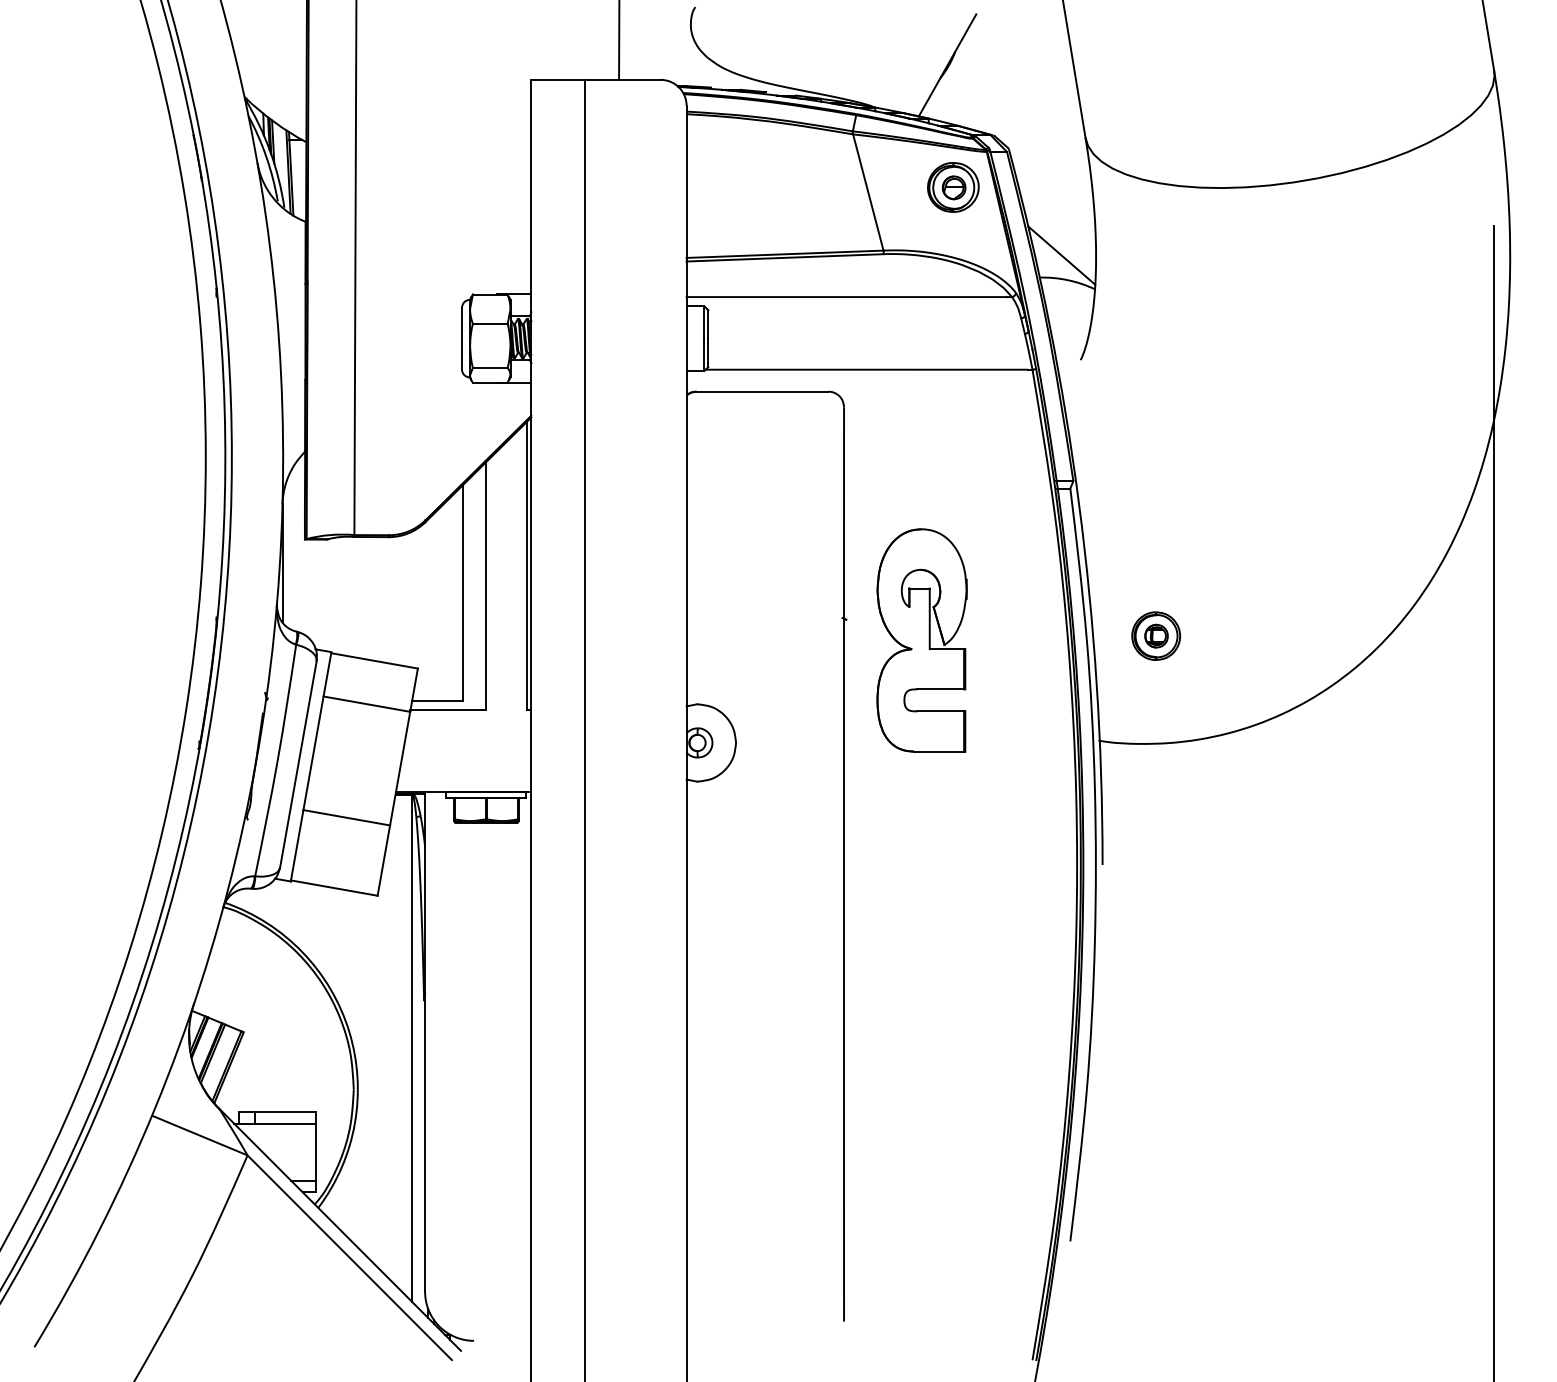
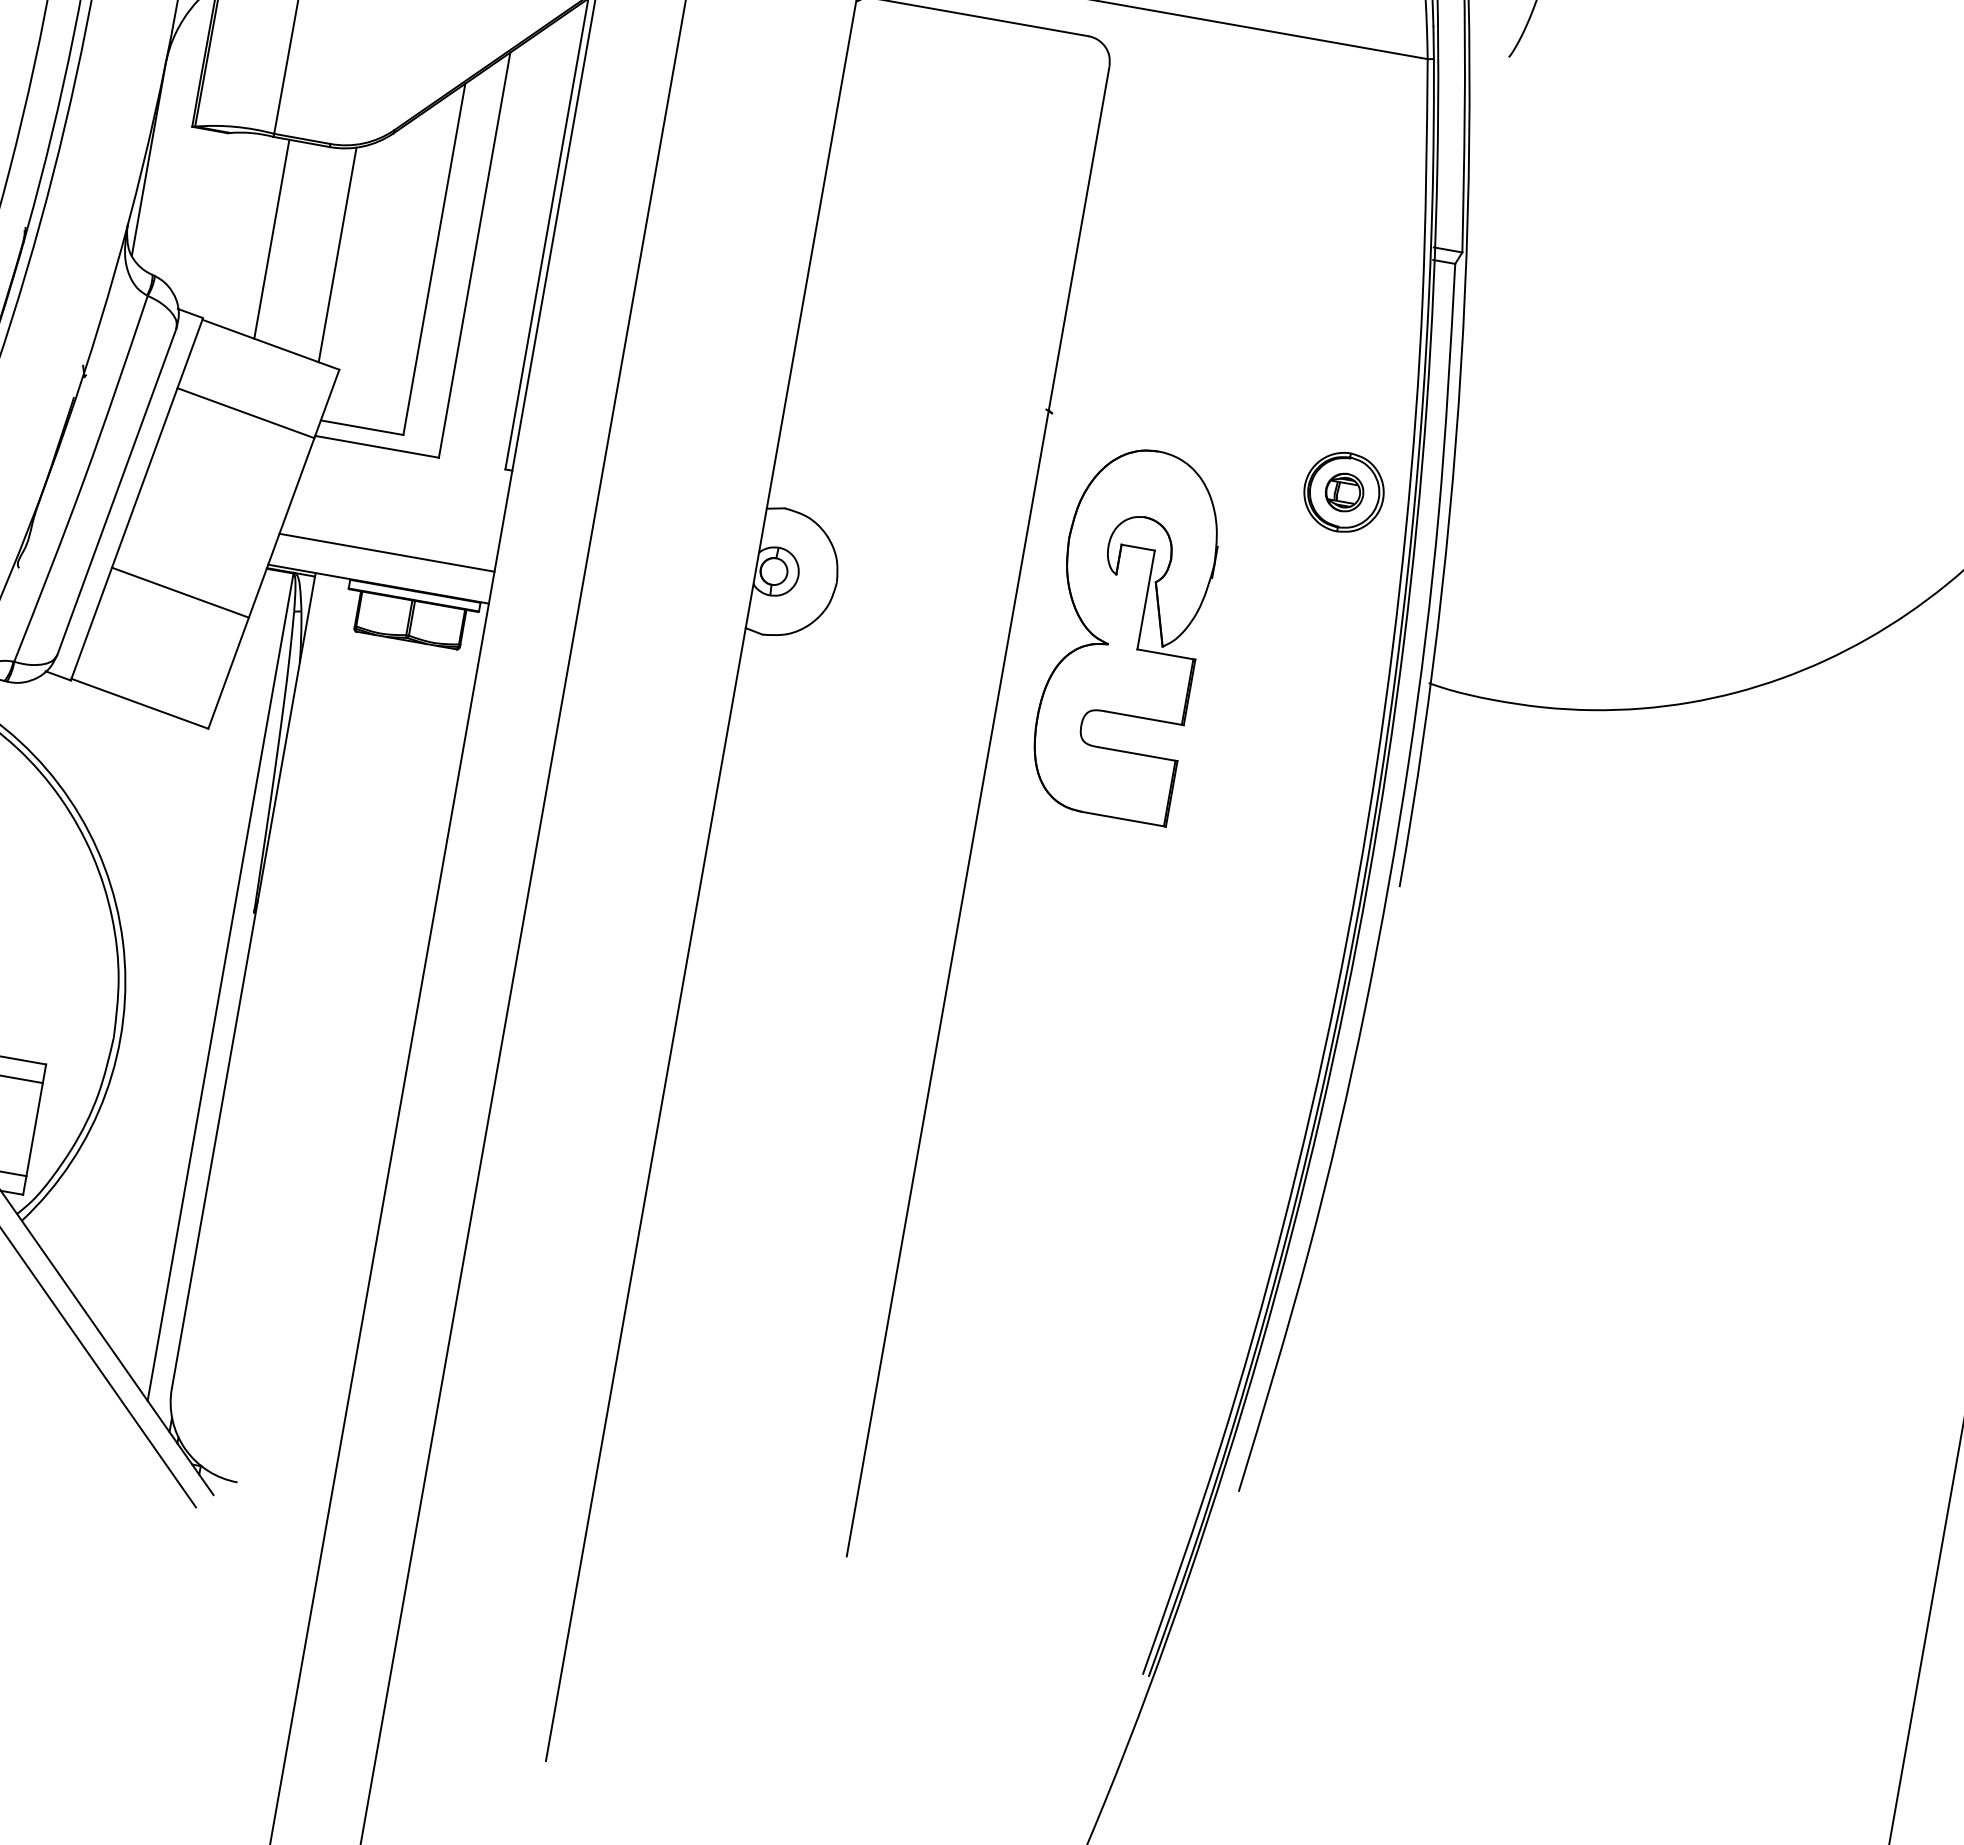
line: (364, 598) -> (272, 240), added
line: (404, 600) -> (337, 254), added
part: (1156, 635) -> (1344, 491), moved
part: (921, 640) -> (1126, 632), moved
line: (465, 772) -> (387, 552), added

